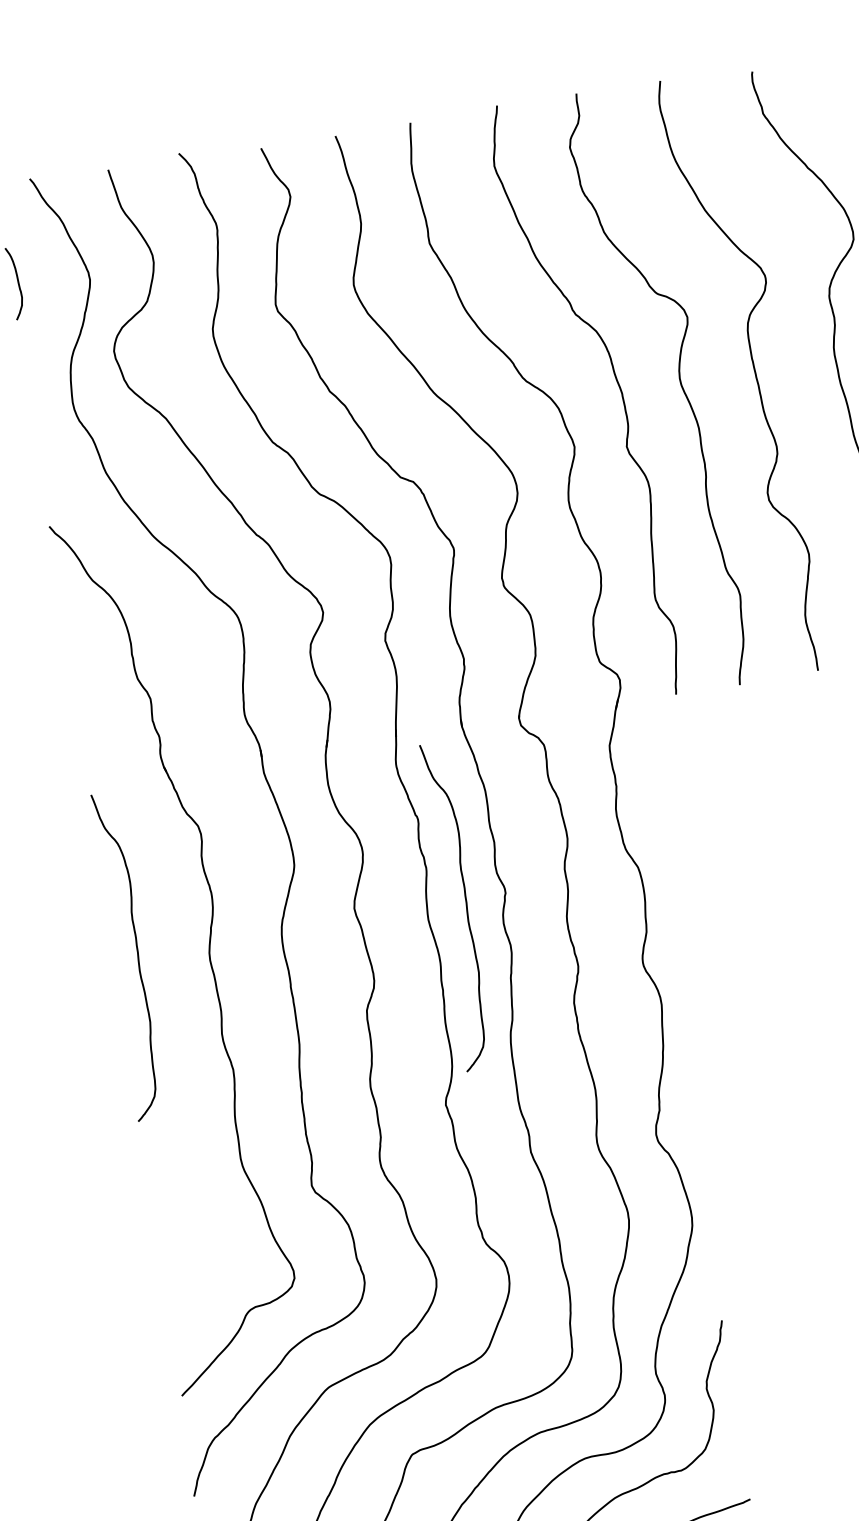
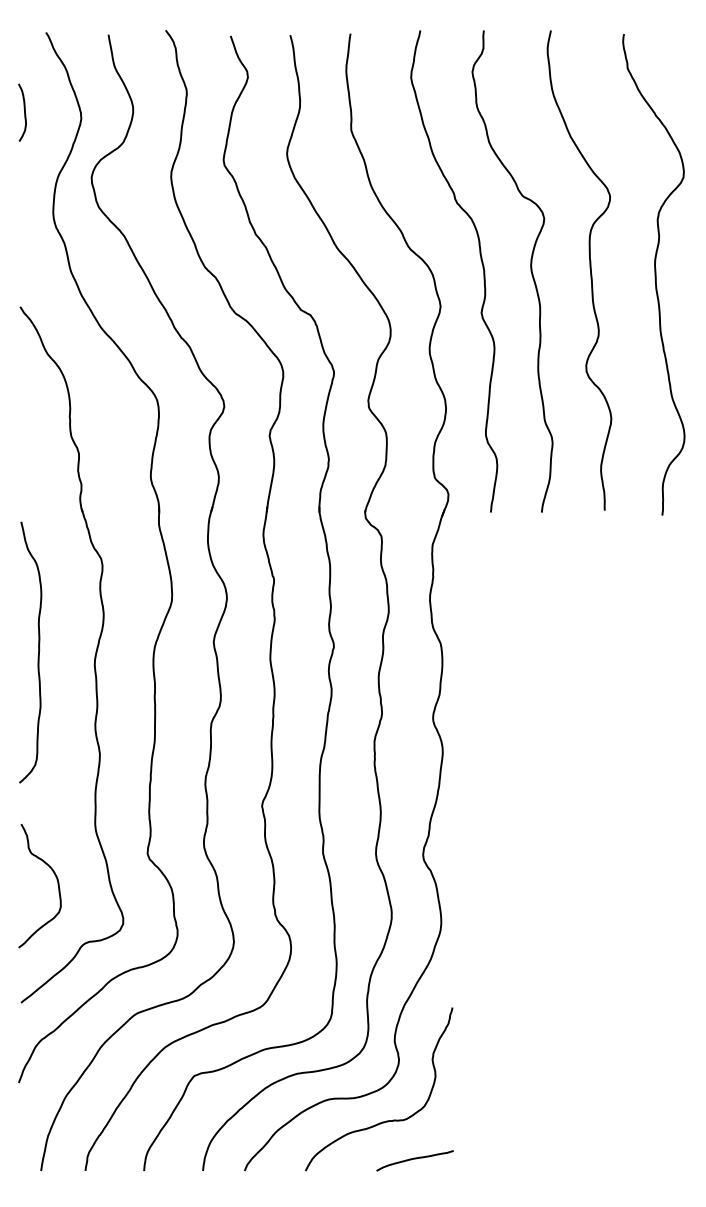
curve: (466, 905) -> (301, 652), removed
curve: (205, 1242) -> (57, 885), added

